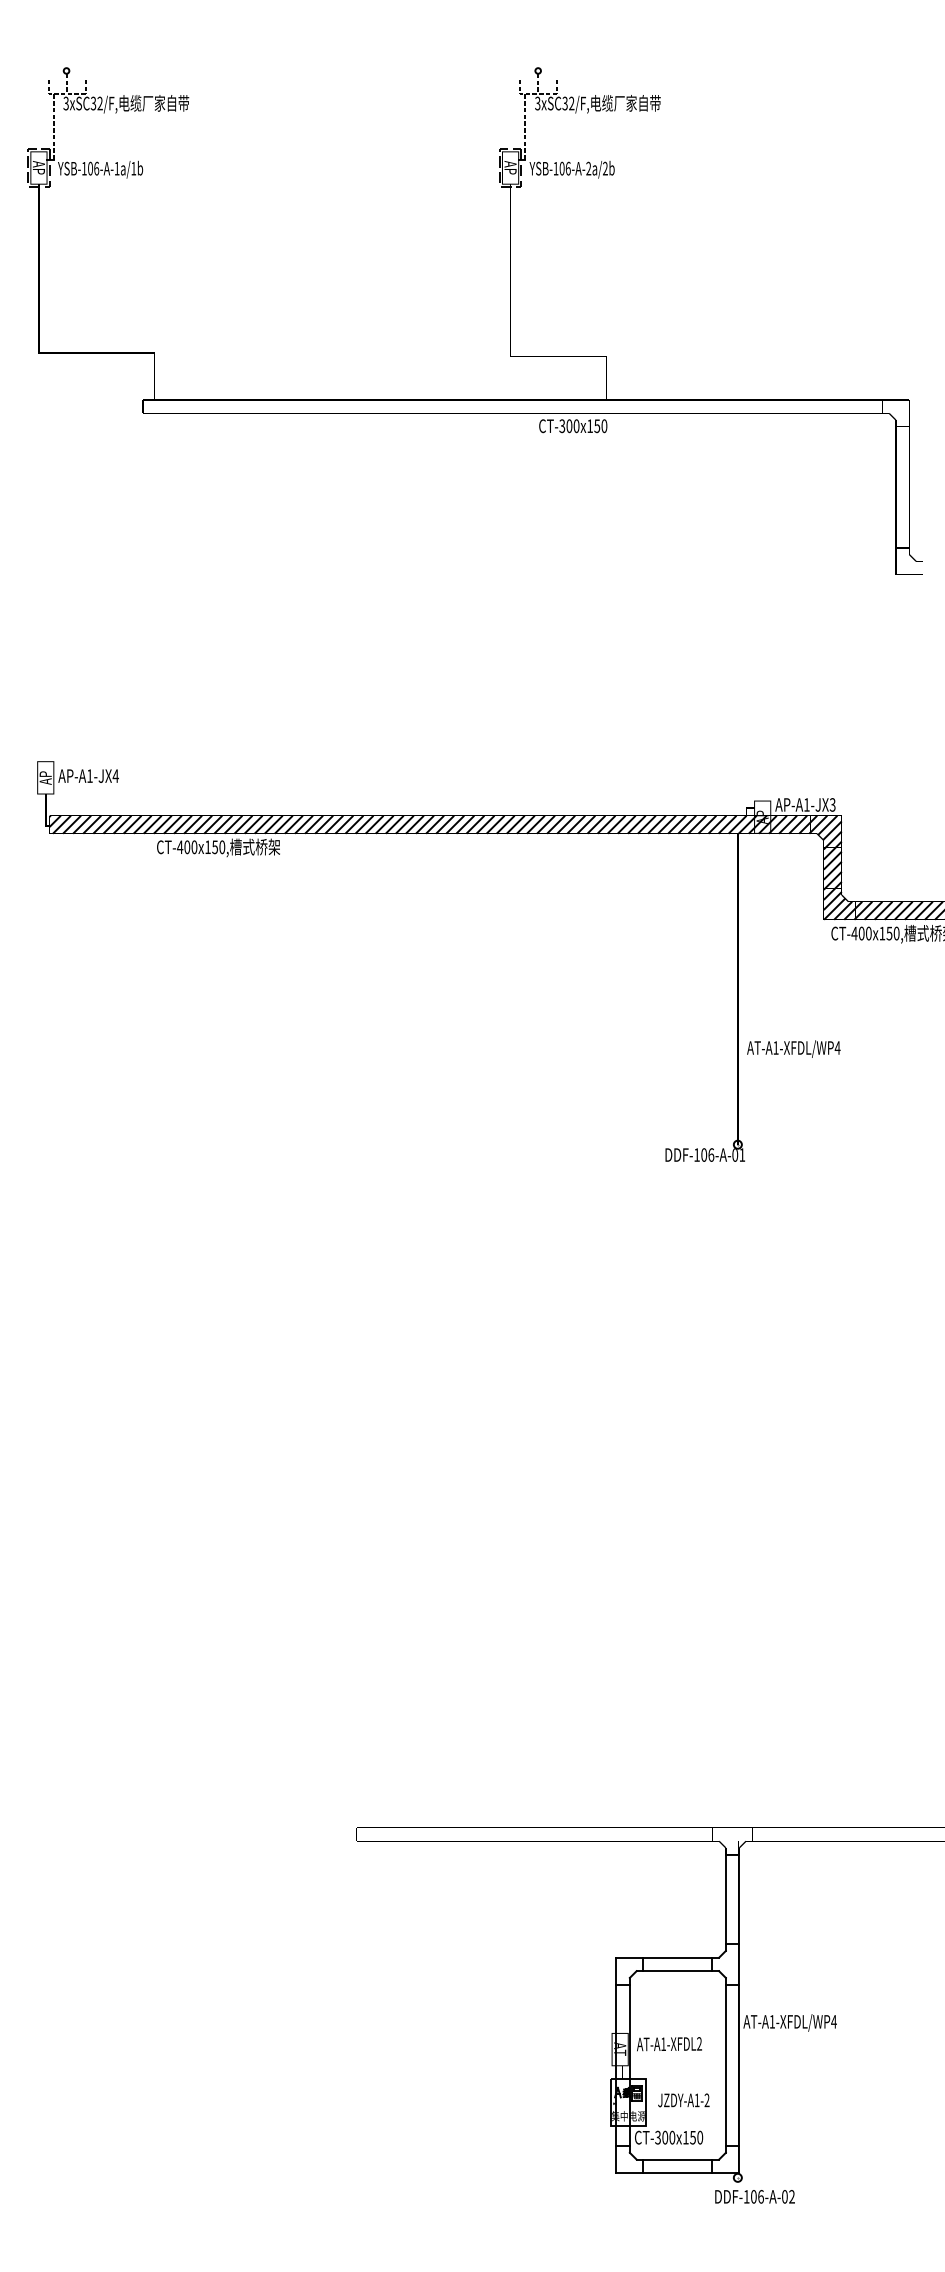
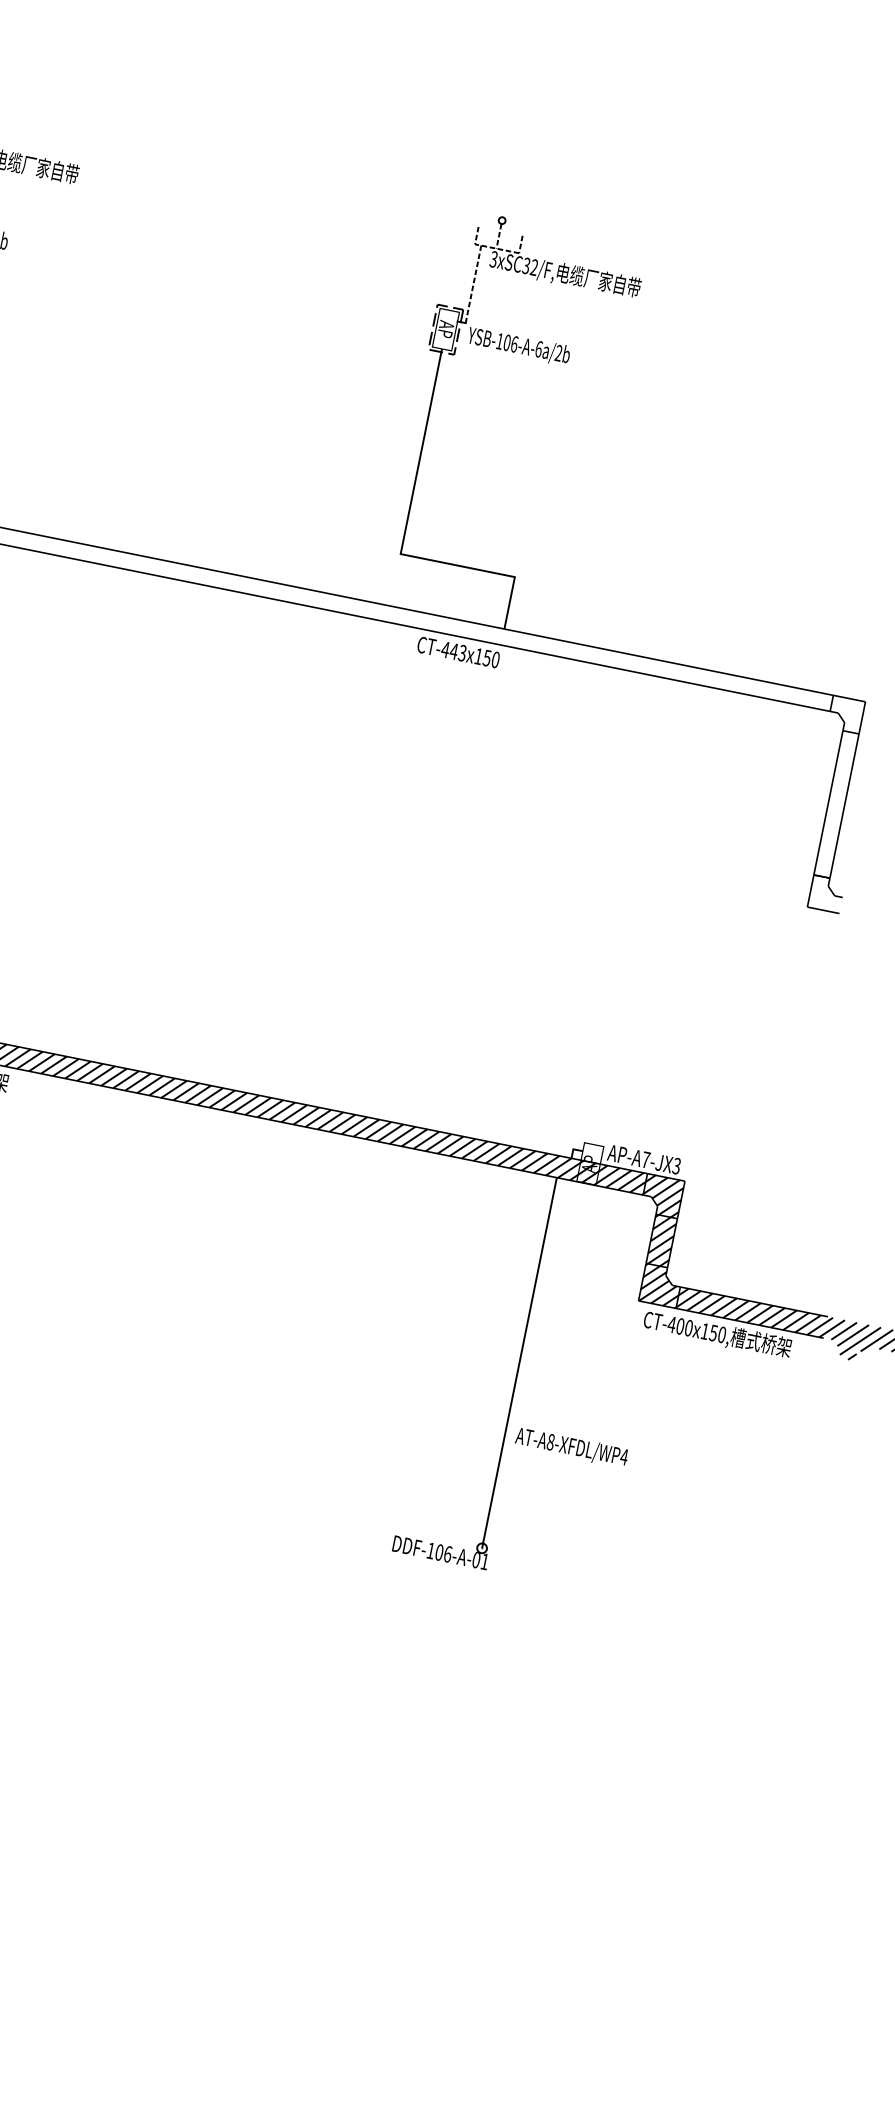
text: (588, 168) -> (538, 348), YSB-106-A-2a/2b -> YSB-106-A-6a/2b
text: (569, 426) -> (454, 651), CT-300x150 -> CT-443x150
text: (806, 804) -> (645, 1159), AP-A1-JX3 -> AP-A7-JX3
text: (775, 1047) -> (550, 1441), AT-A1-XFDL/WP4 -> AT-A8-XFDL/WP4

